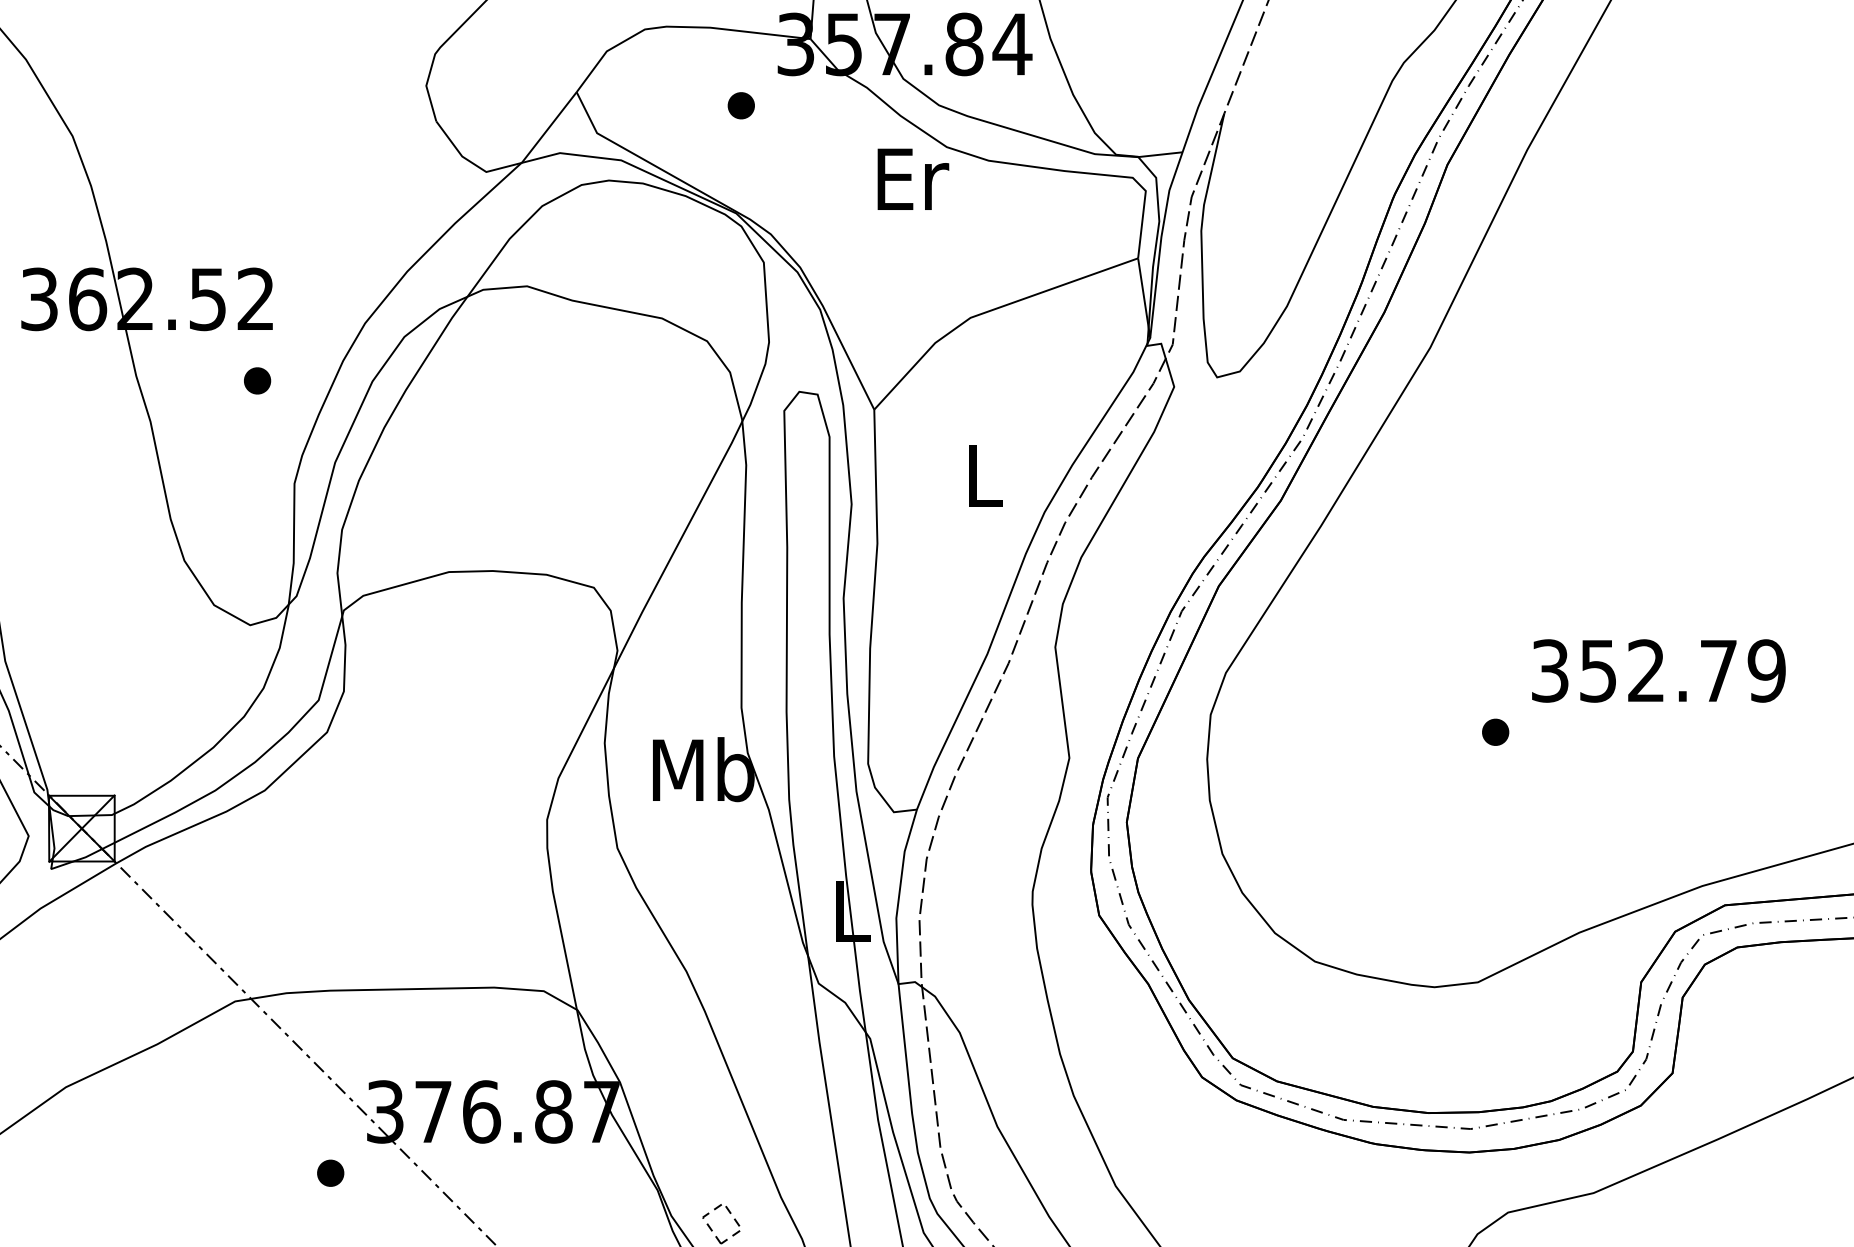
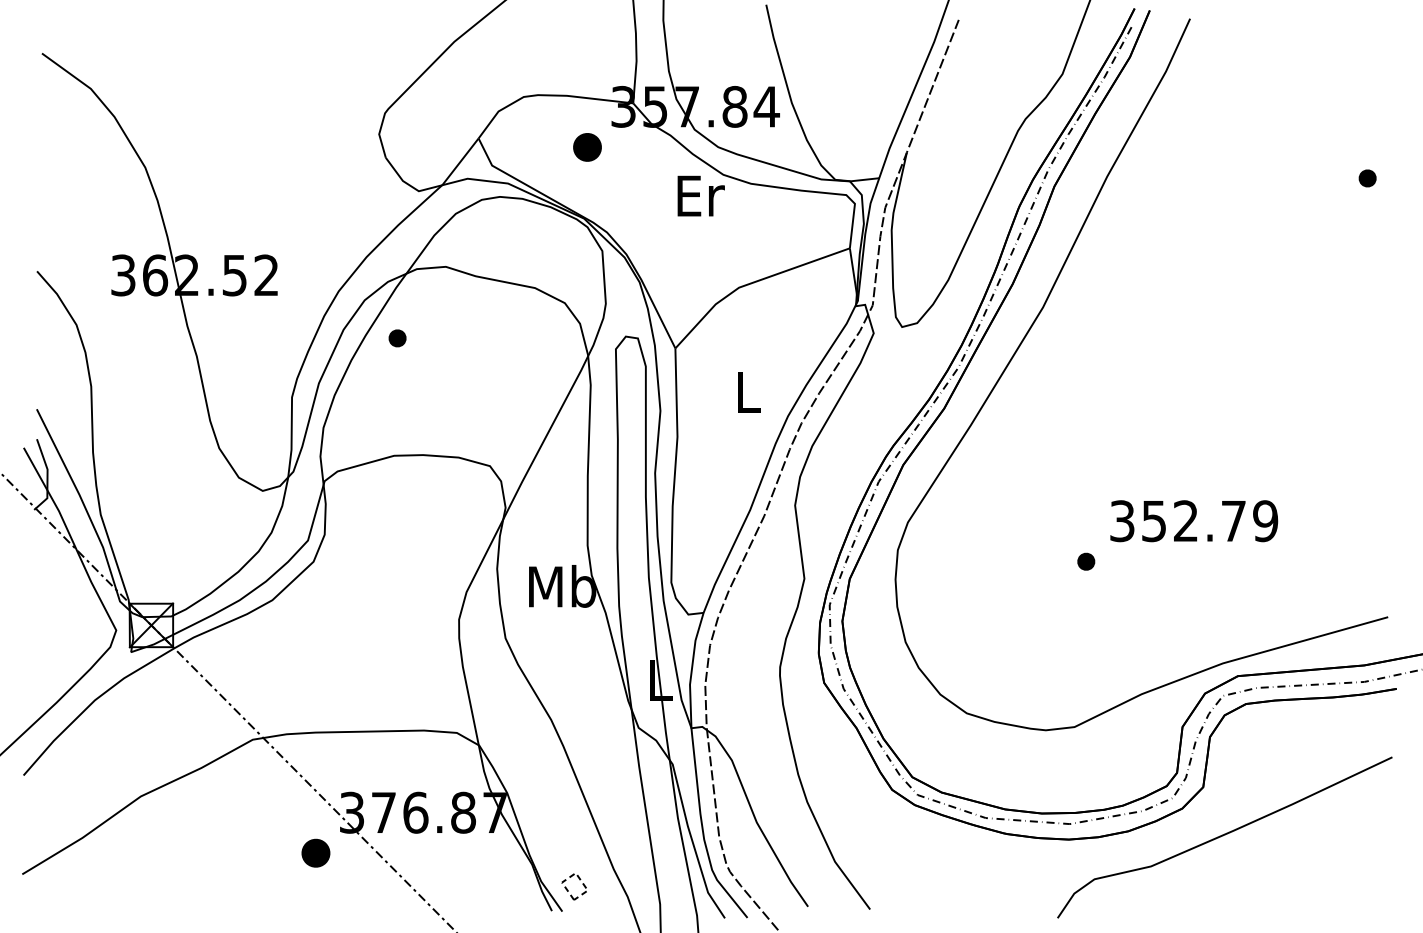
part: (741, 105) -> (587, 147), size x1.6
part: (257, 381) -> (397, 338), moved
part: (329, 1173) -> (315, 853), size x1.6

